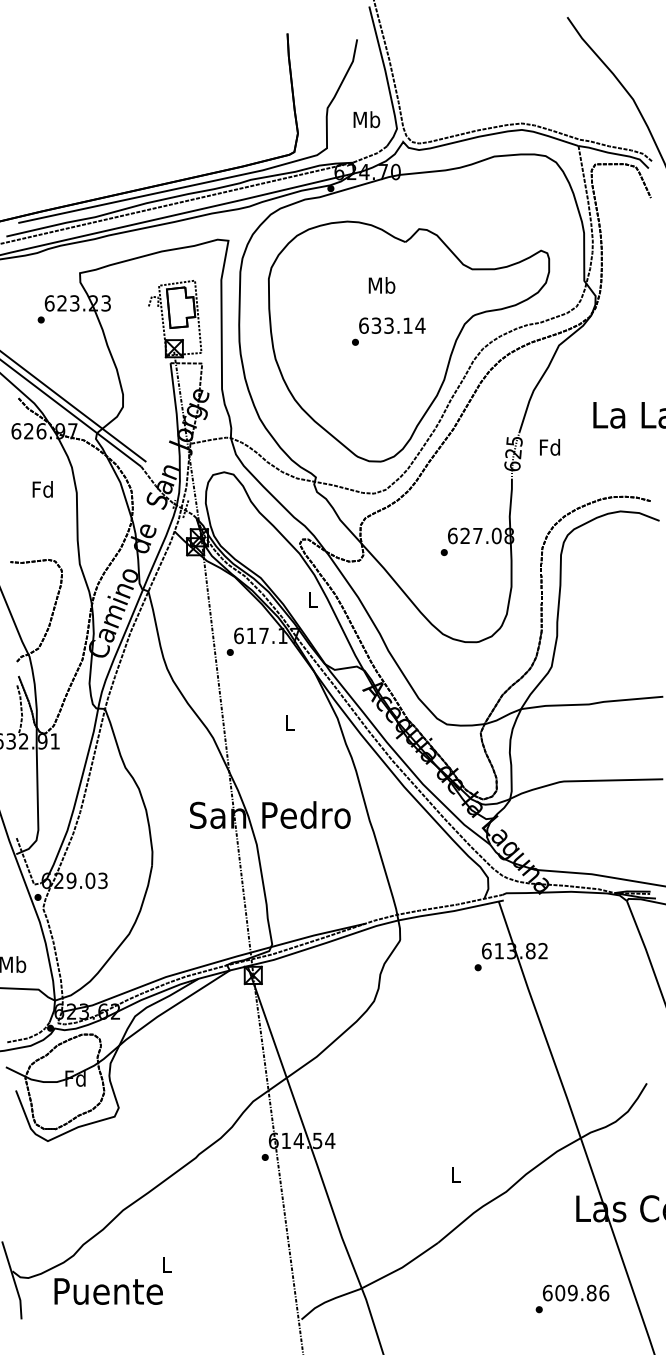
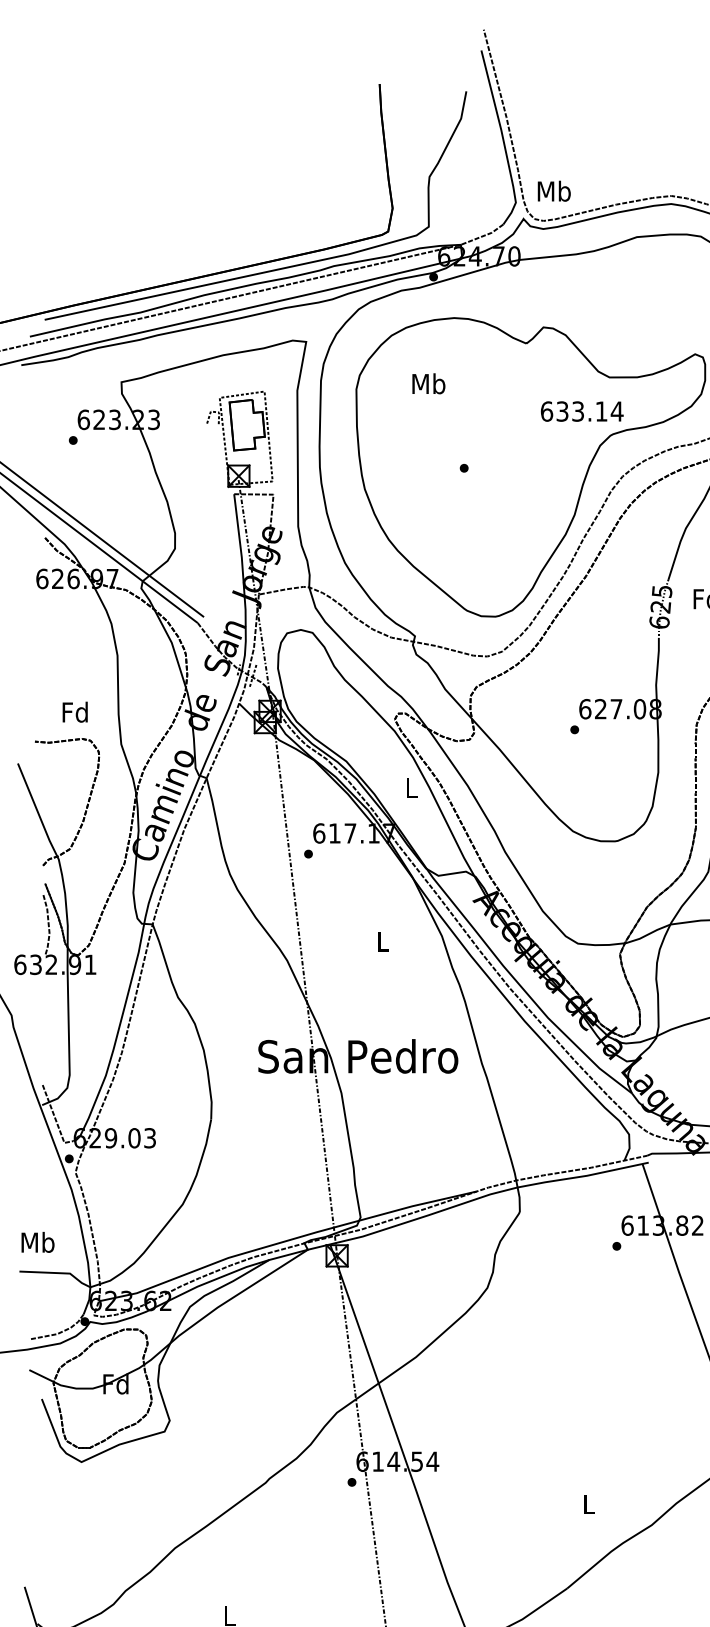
text: (366, 119) -> (553, 191), moved
text: (381, 285) -> (428, 383), moved
text: (392, 325) -> (582, 411), moved
text: (42, 489) -> (74, 712), moved

